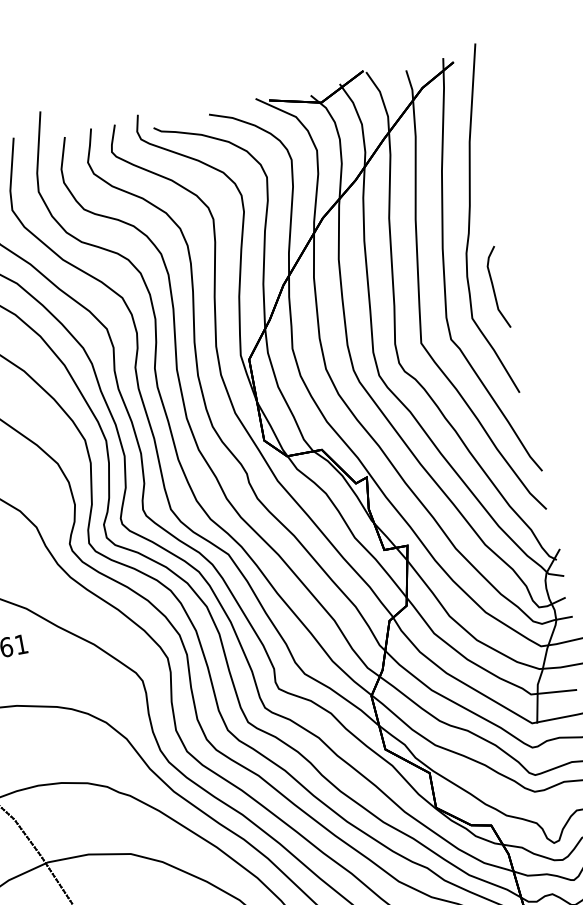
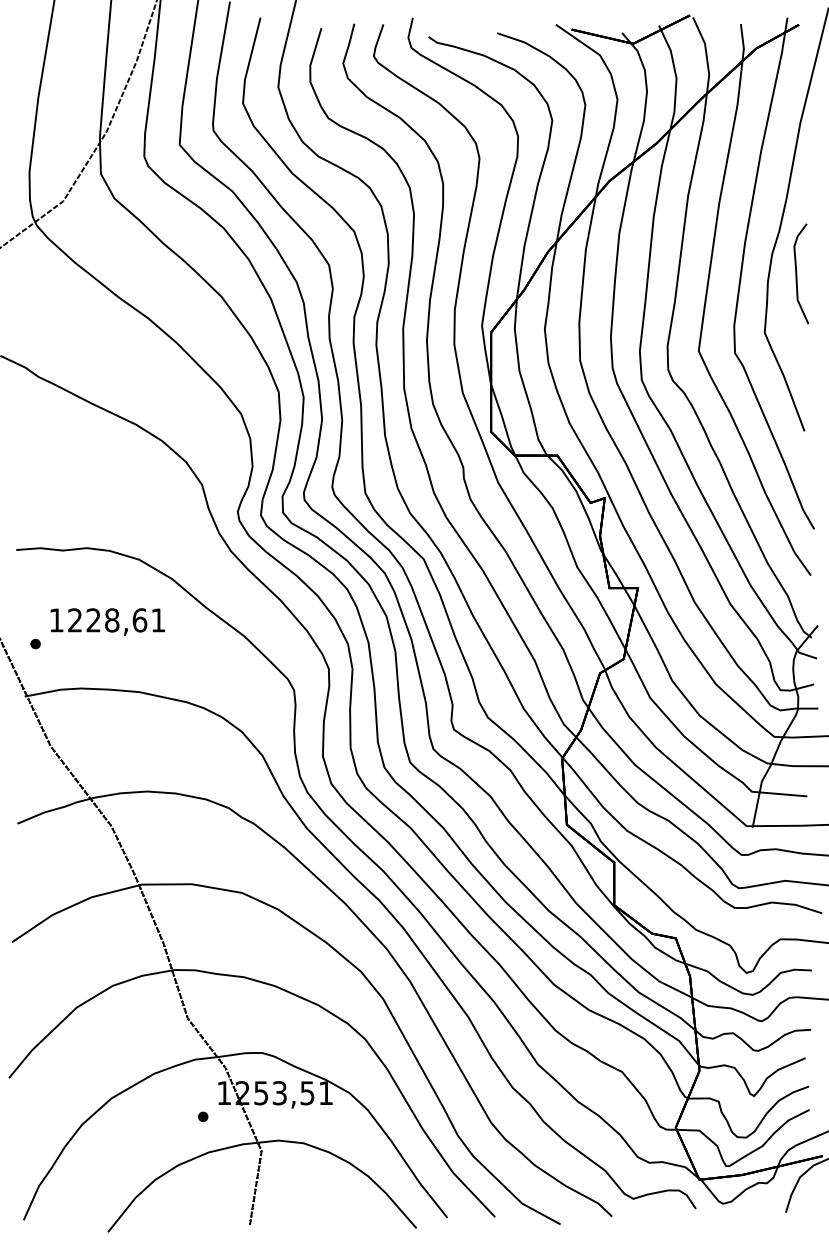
curve: (494, 287) -> (797, 273), moved

